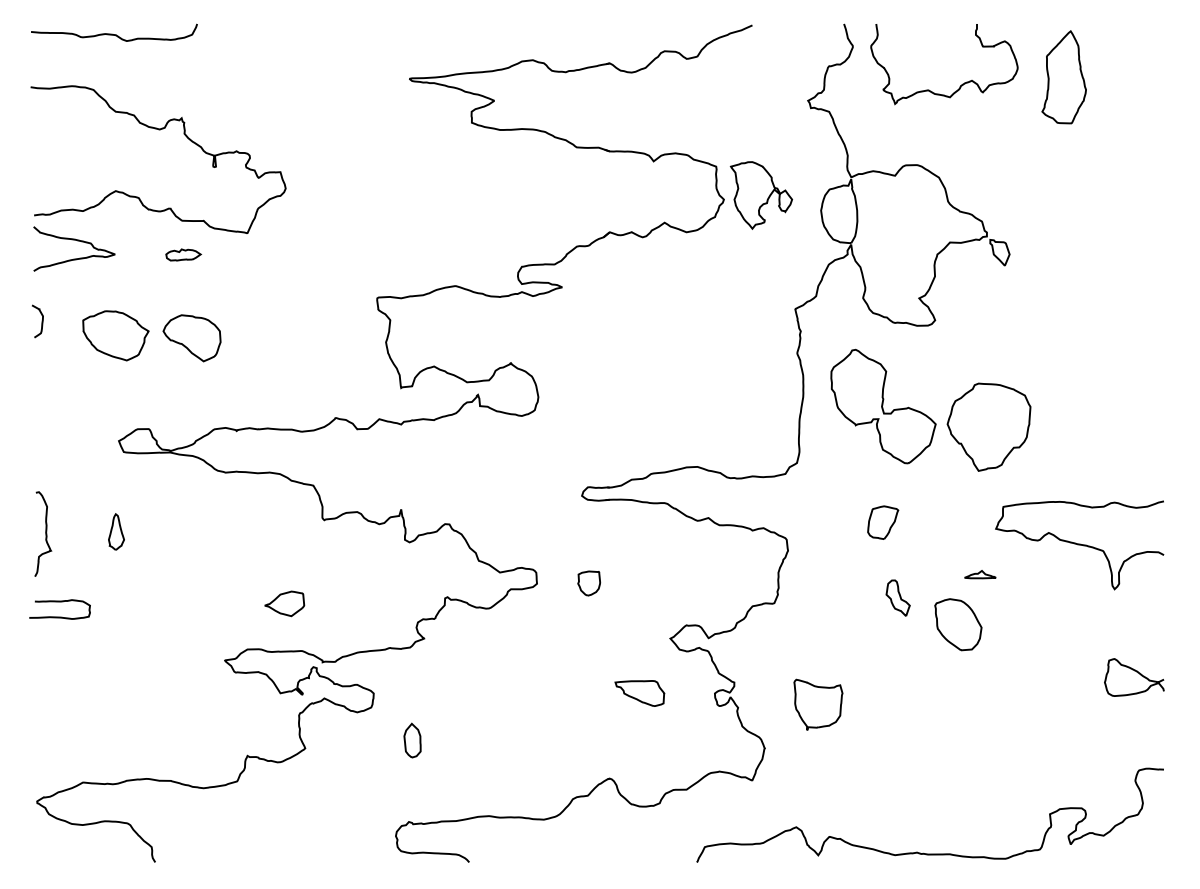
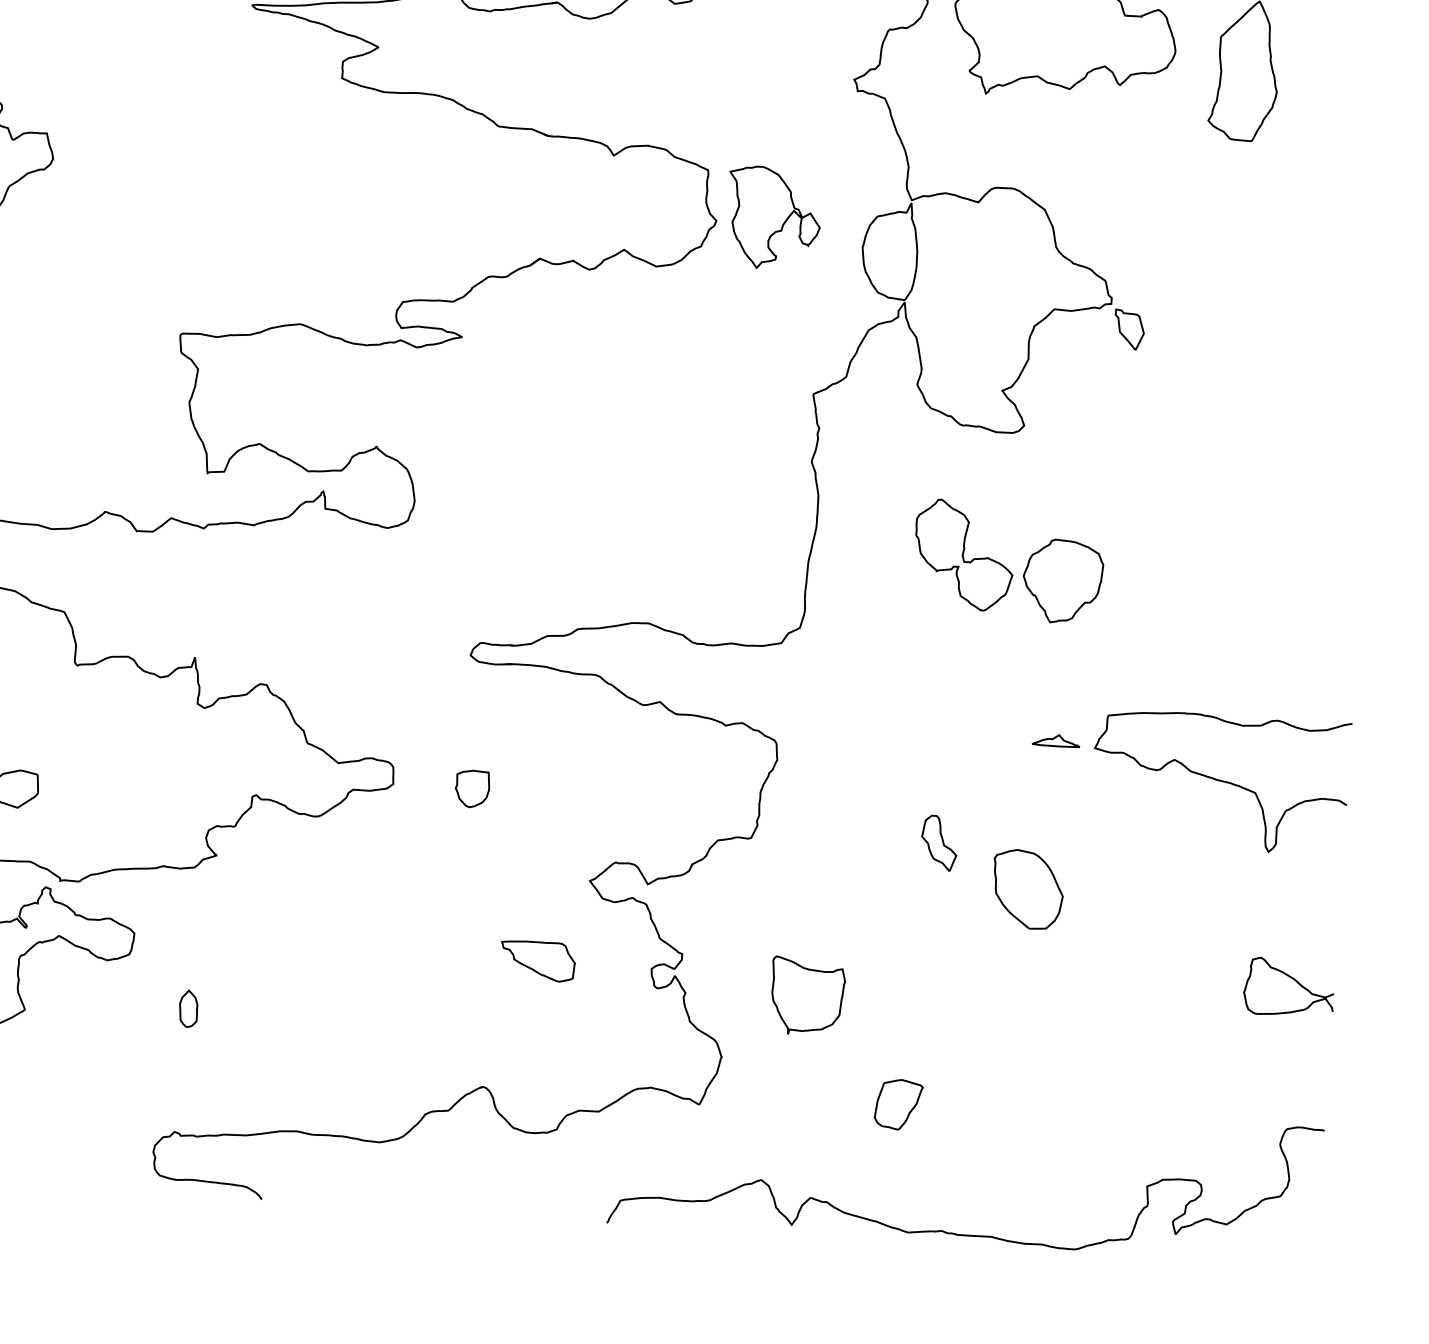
part: (931, 410) -> (1009, 562), size x0.62
part: (883, 522) -> (899, 1104), moved
part: (980, 574) -> (1056, 740), moved
part: (412, 740) -> (188, 1008), size x0.71

